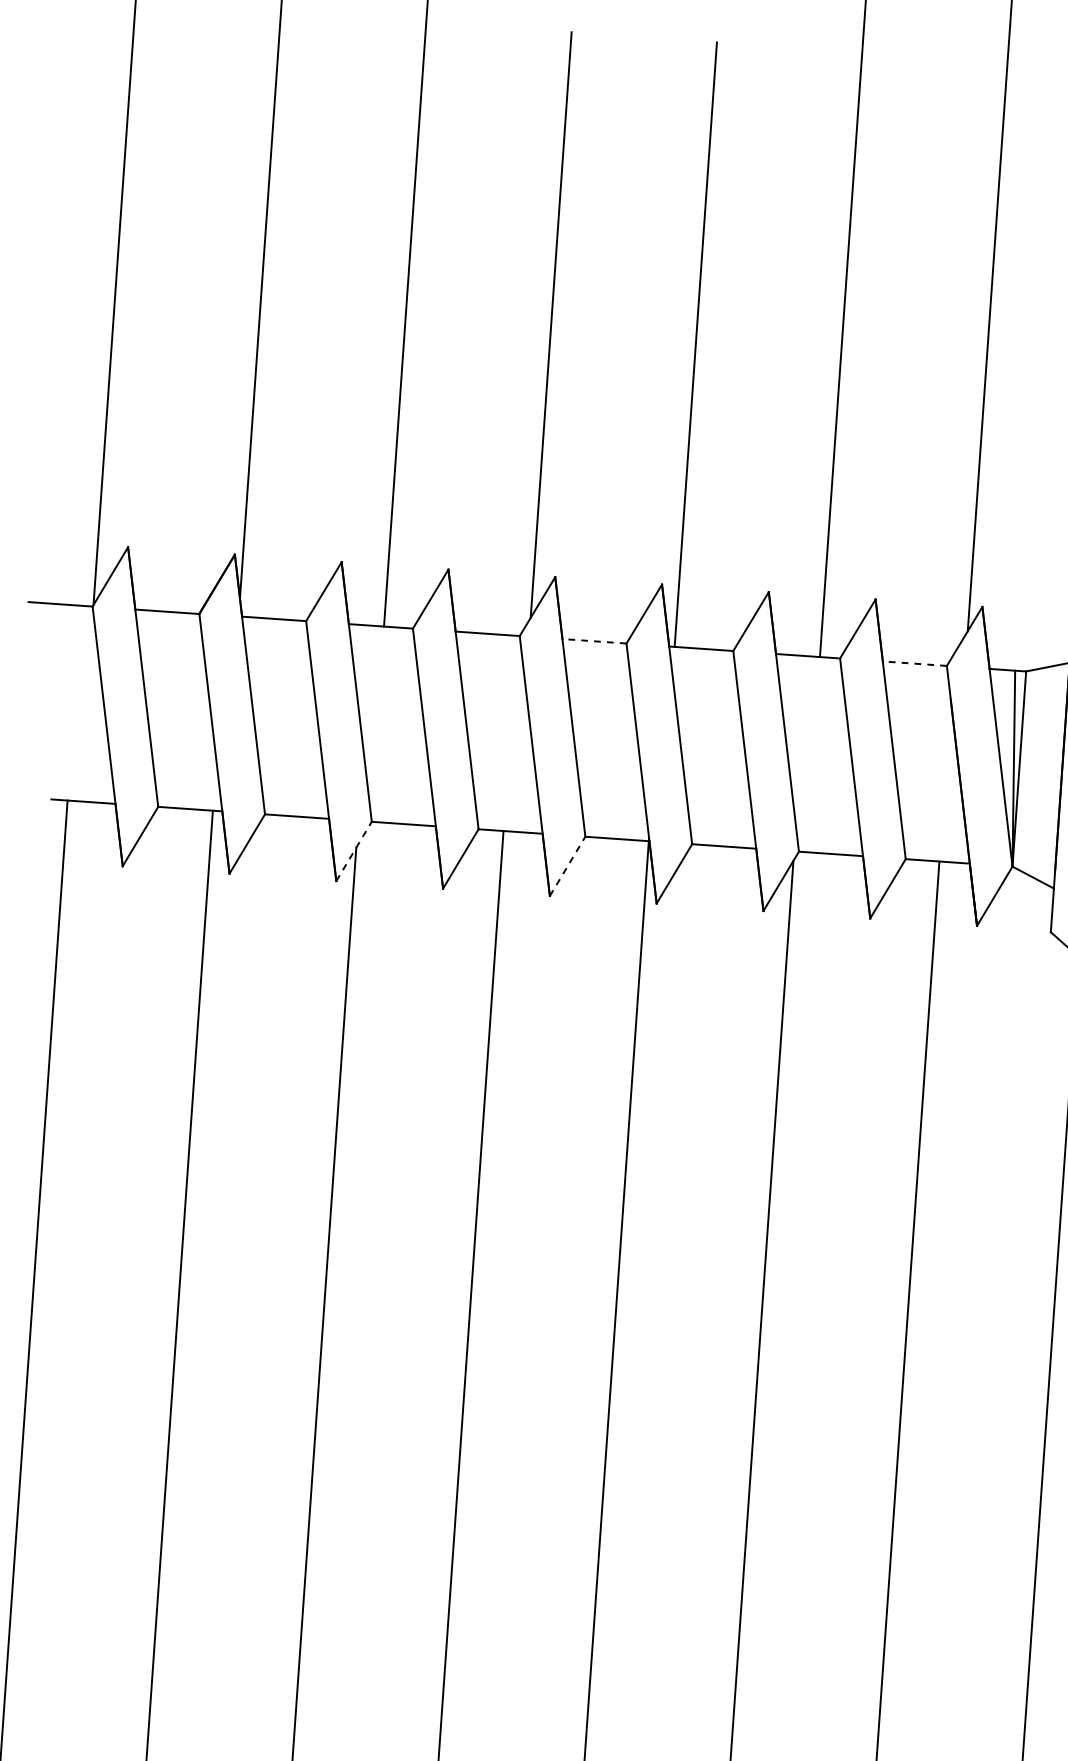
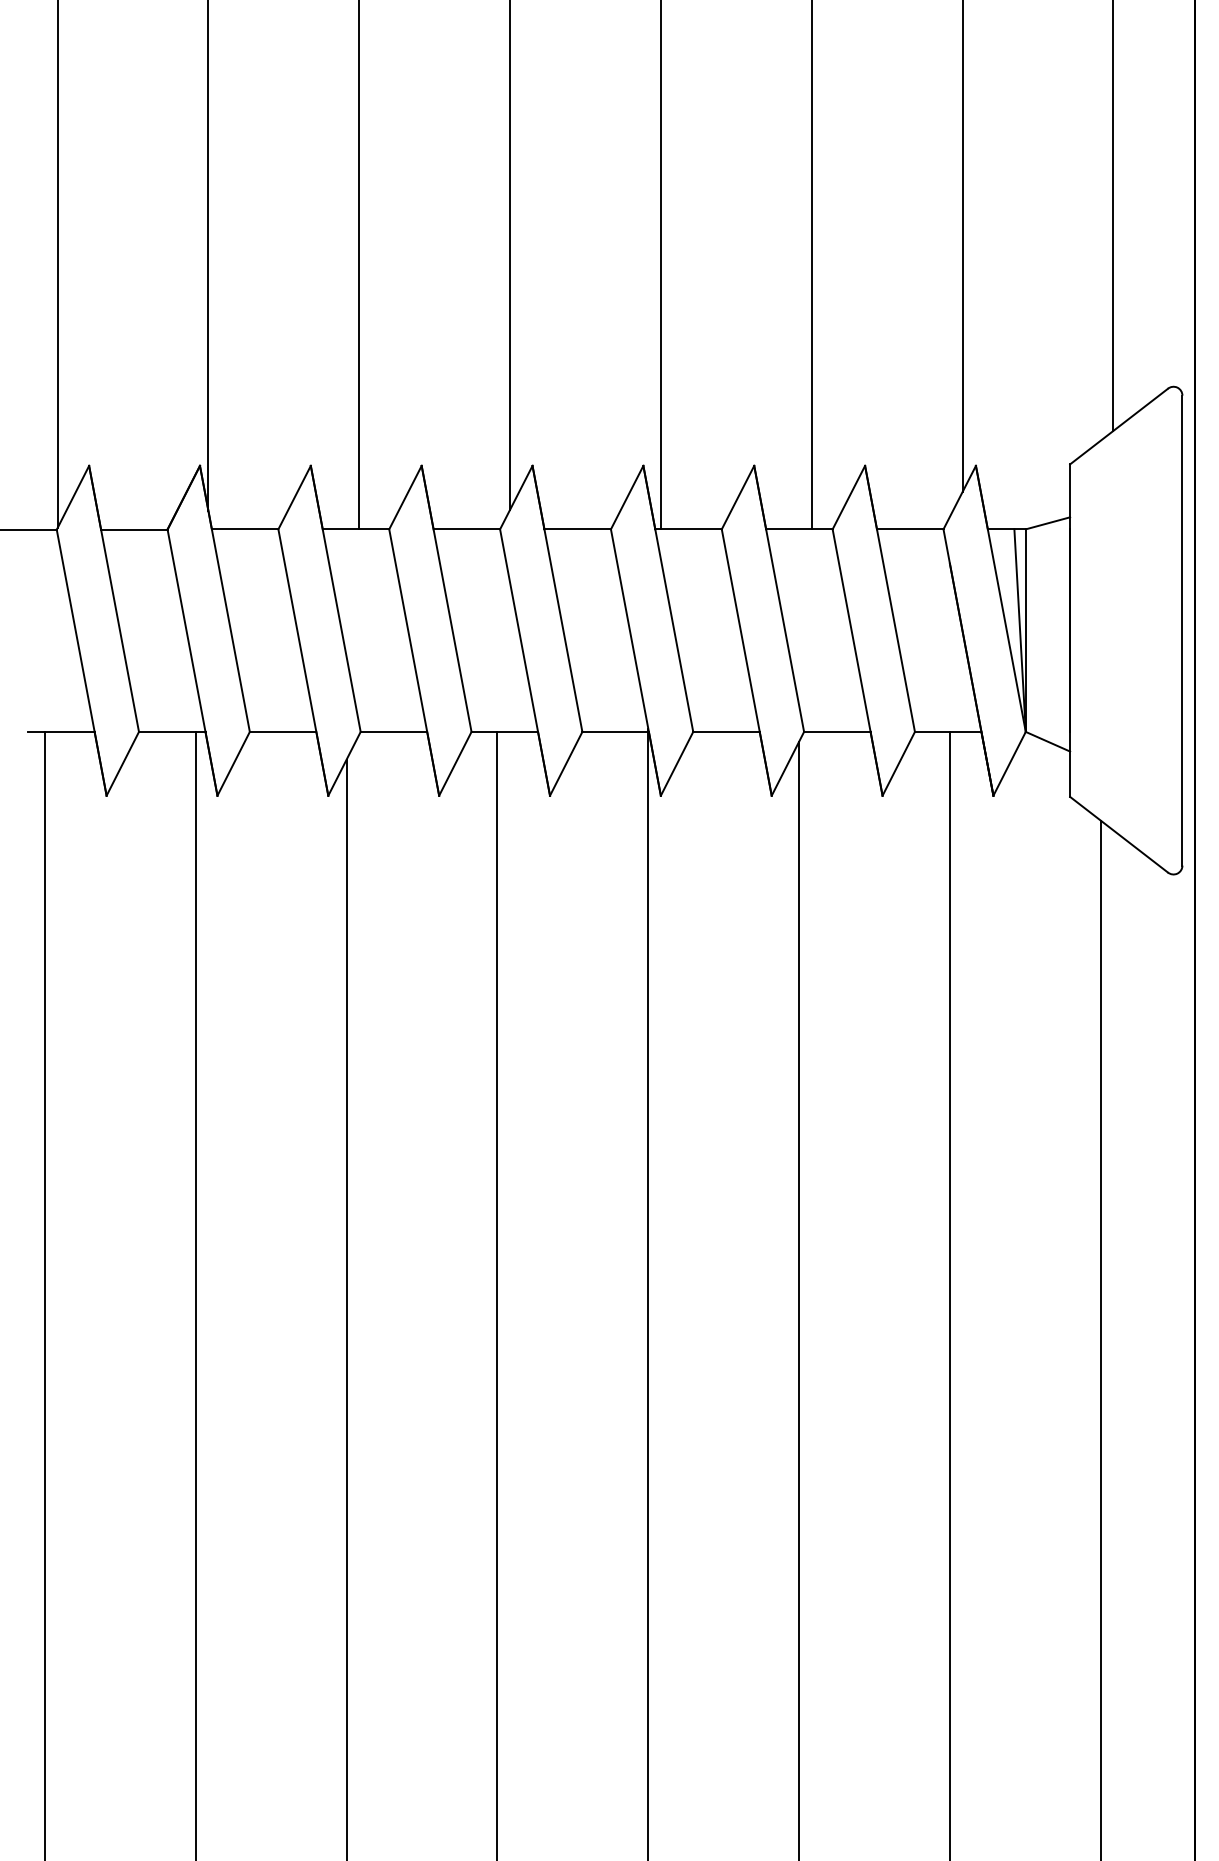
line: (594, 641) -> (577, 529), dashed -> solid
line: (914, 663) -> (909, 529), dashed -> solid
line: (354, 851) -> (344, 763), dashed -> solid
line: (567, 866) -> (566, 763), dashed -> solid

